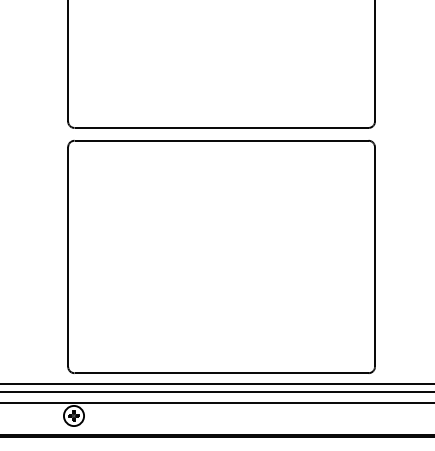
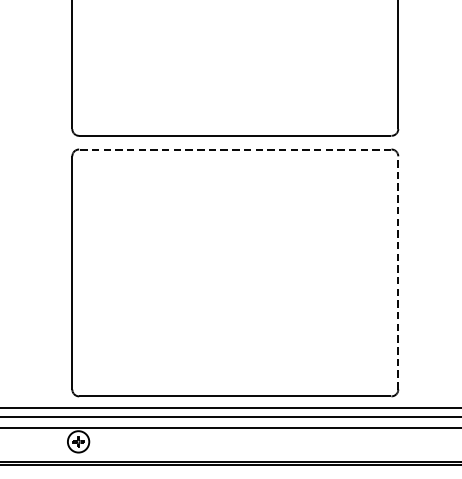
line: (221, 140) -> (235, 149), solid -> dashed
line: (374, 256) -> (397, 272), solid -> dashed

